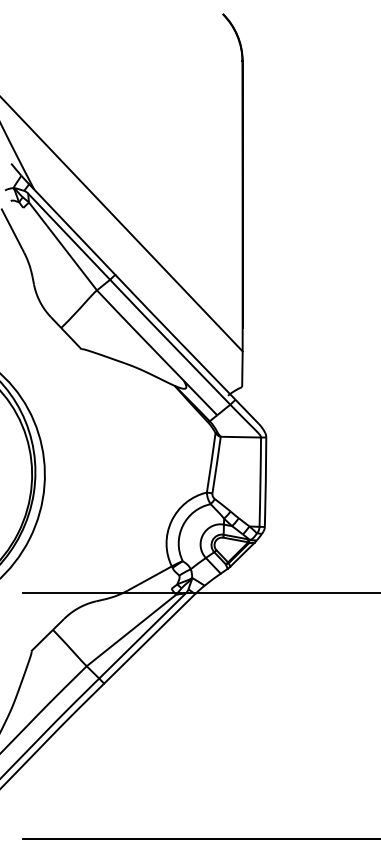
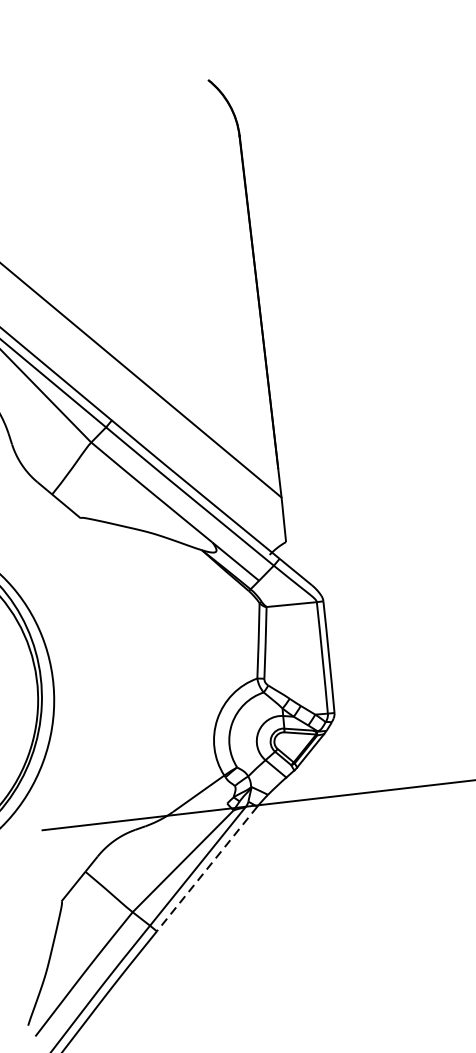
line: (149, 638) -> (206, 868), solid -> dashed

